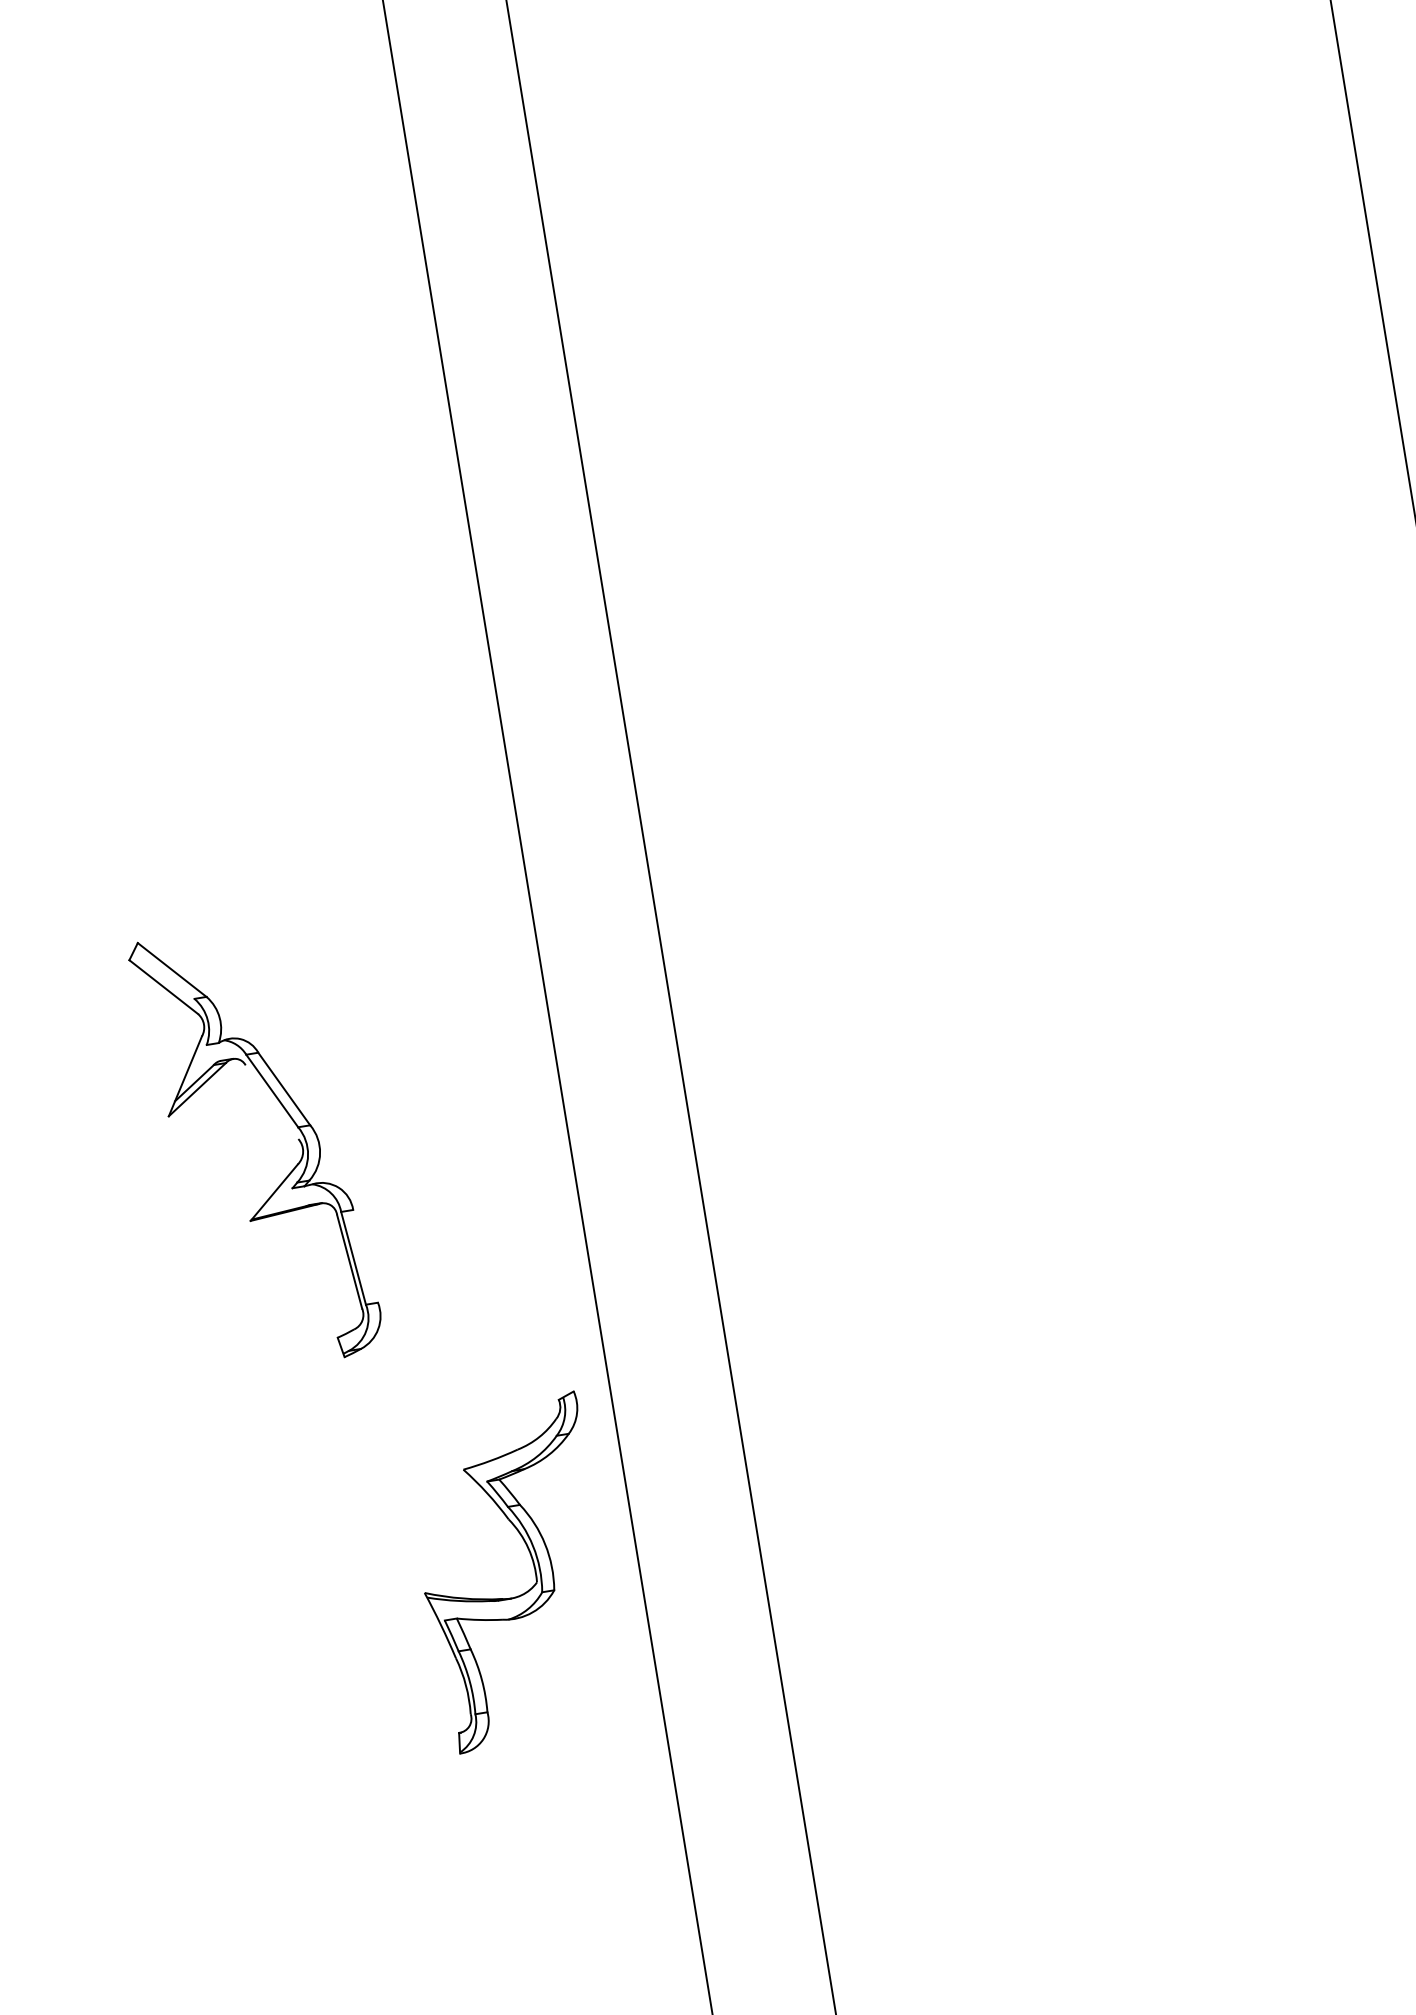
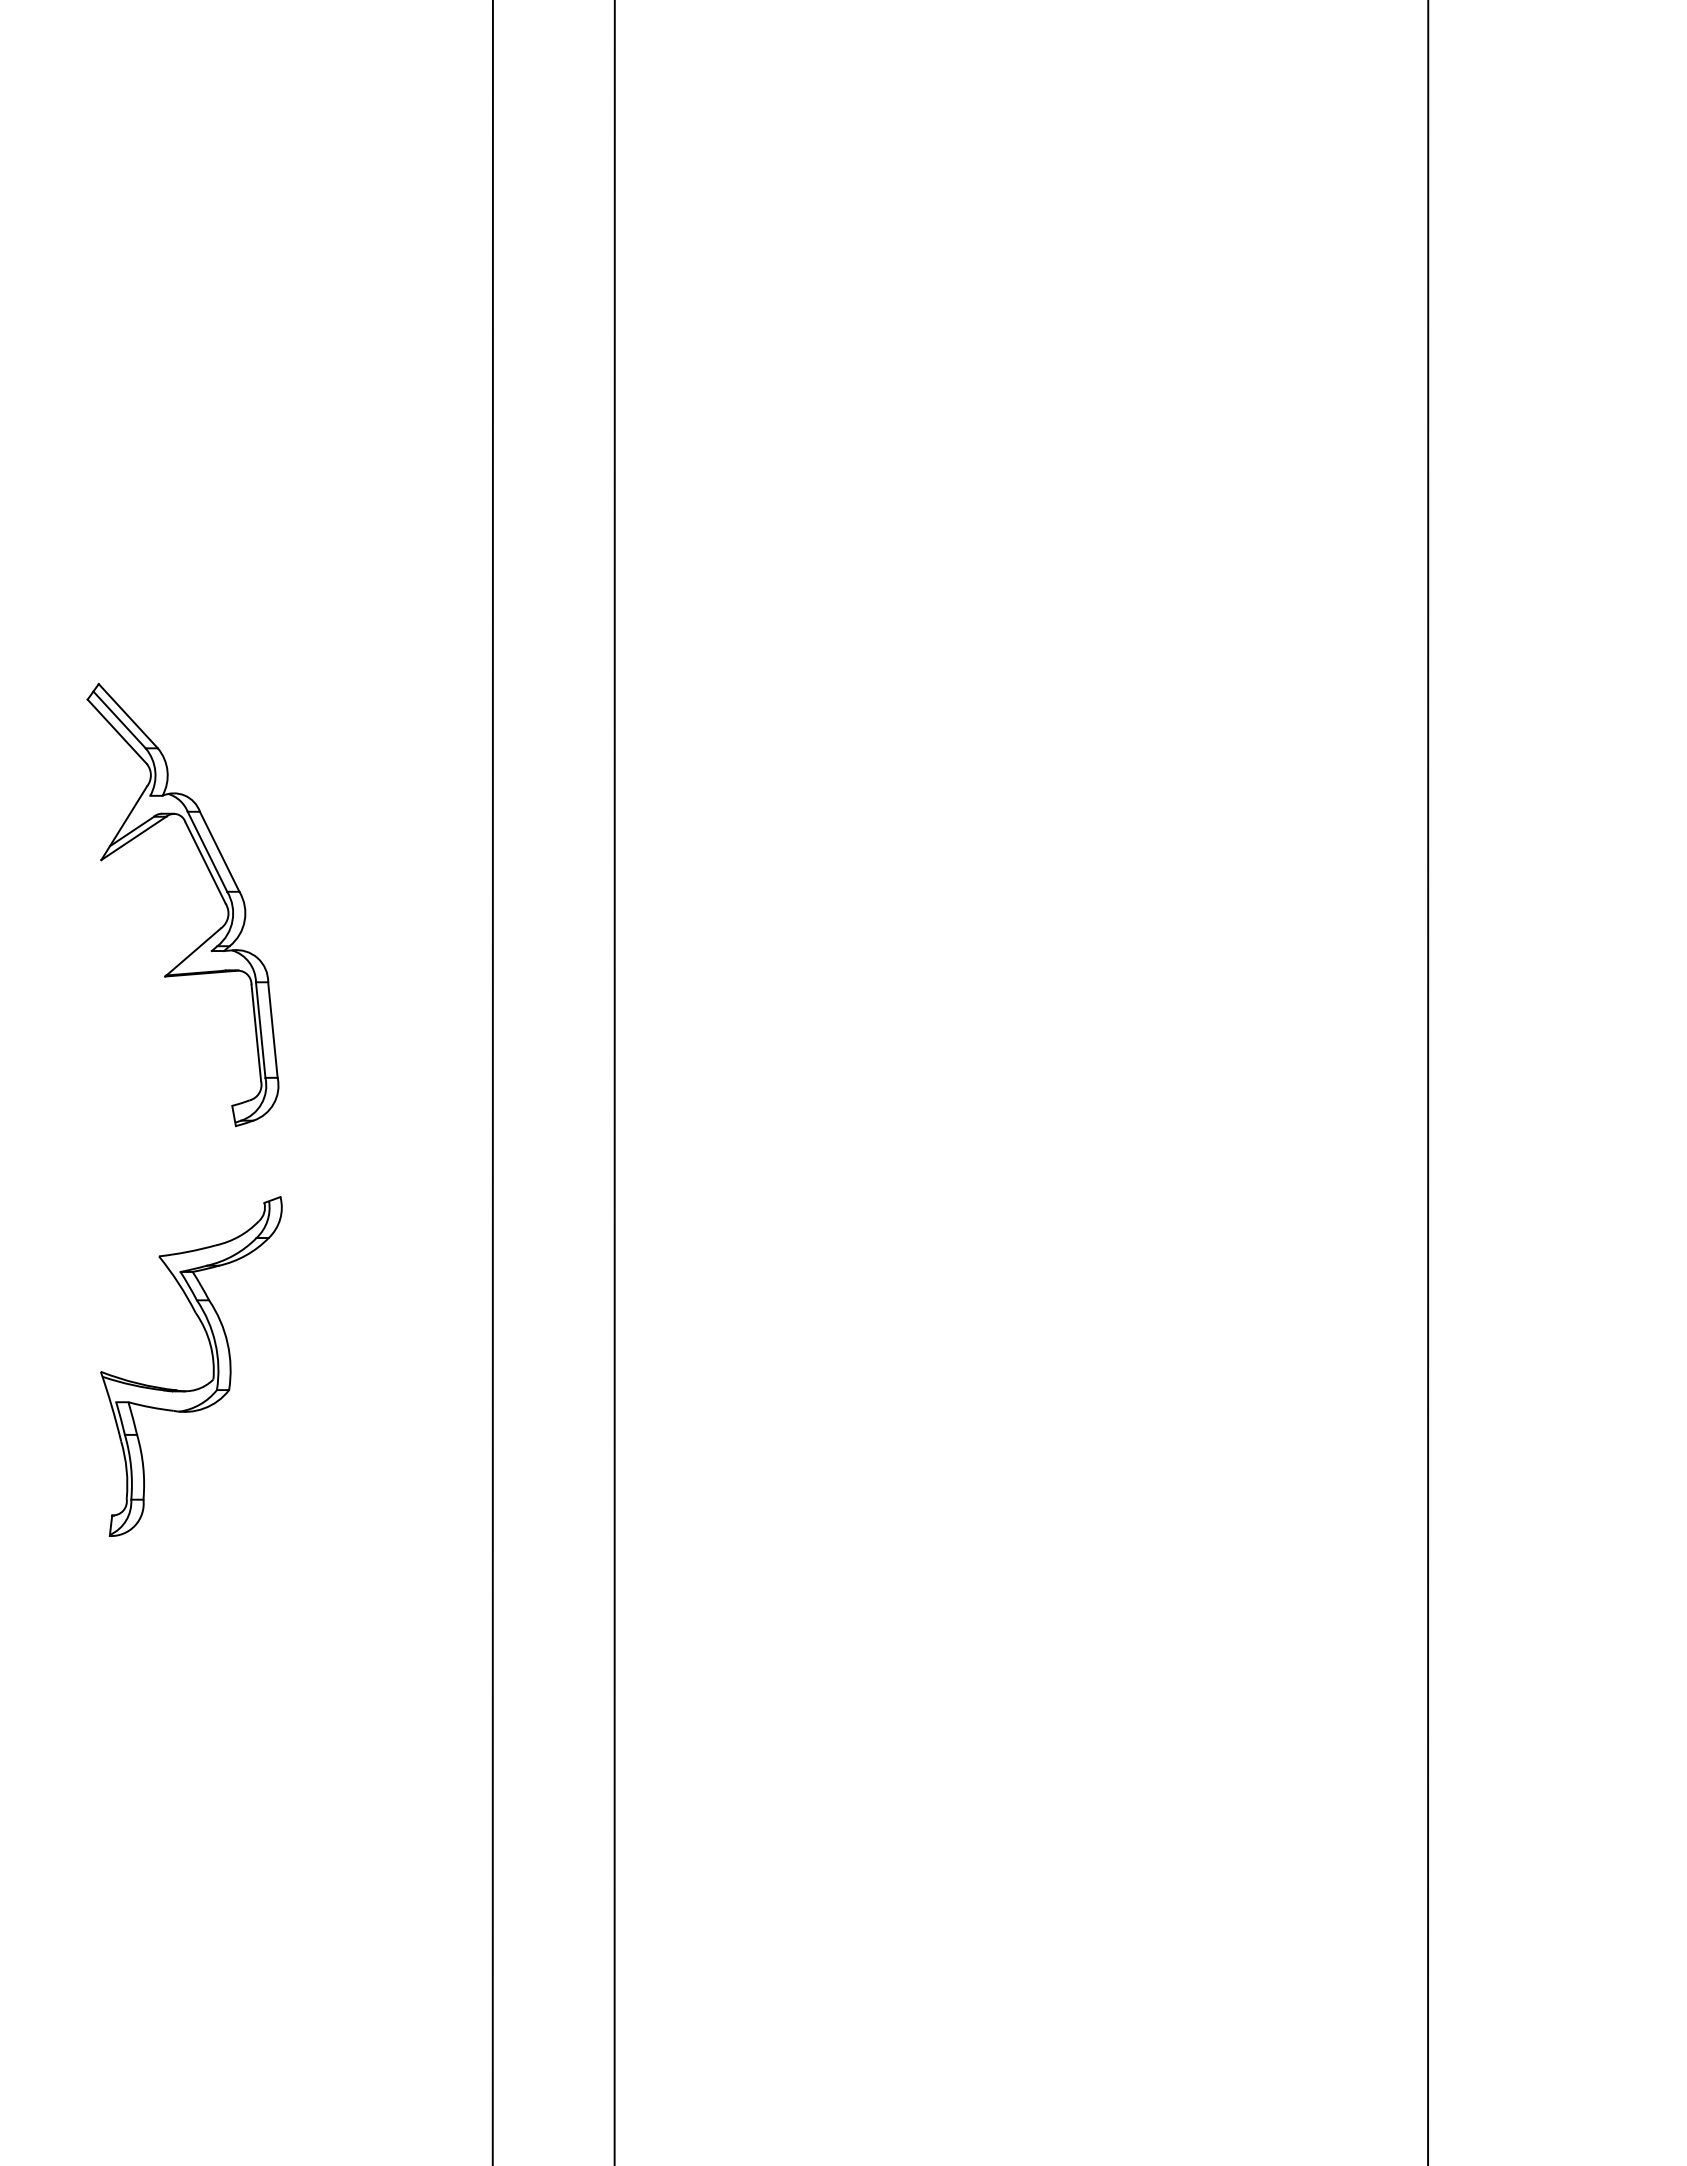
line: (164, 974) -> (119, 719), added
line: (271, 1101) -> (205, 862), added
line: (365, 1255) -> (272, 1029), added
part: (534, 1569) -> (212, 1366), moved

